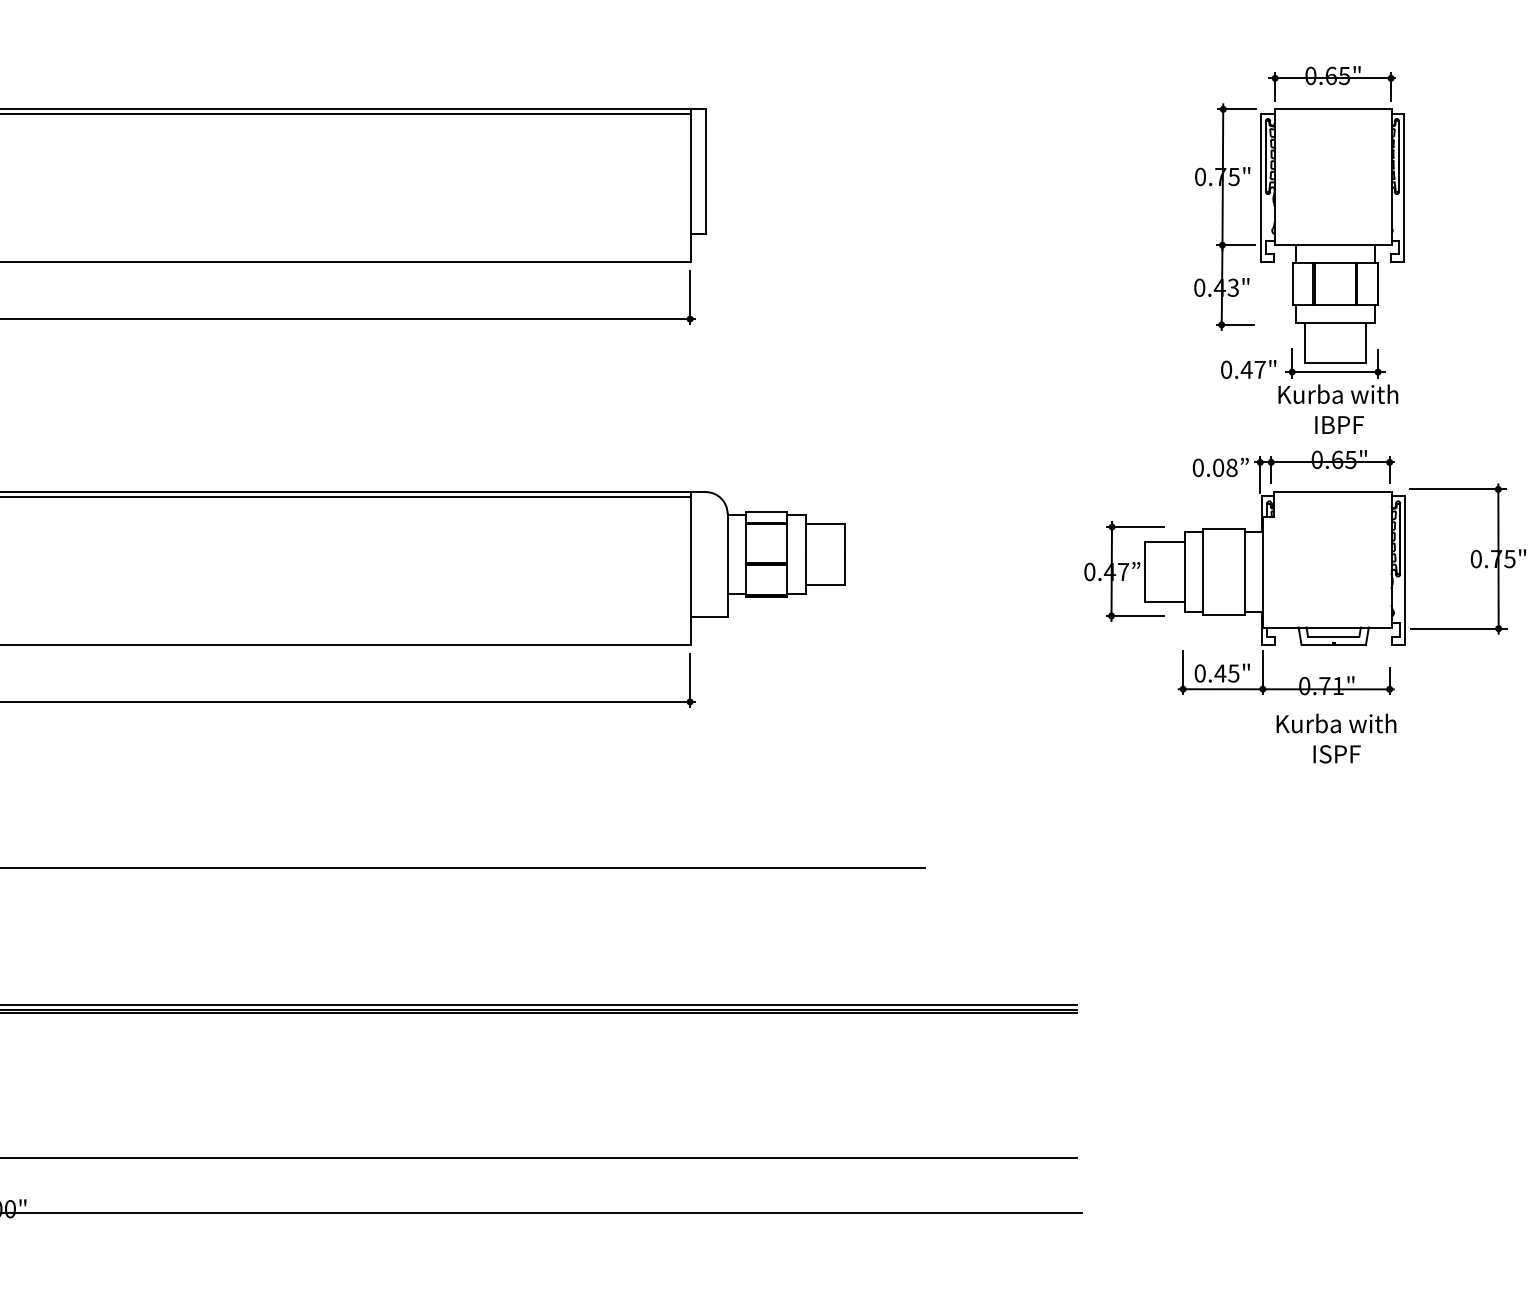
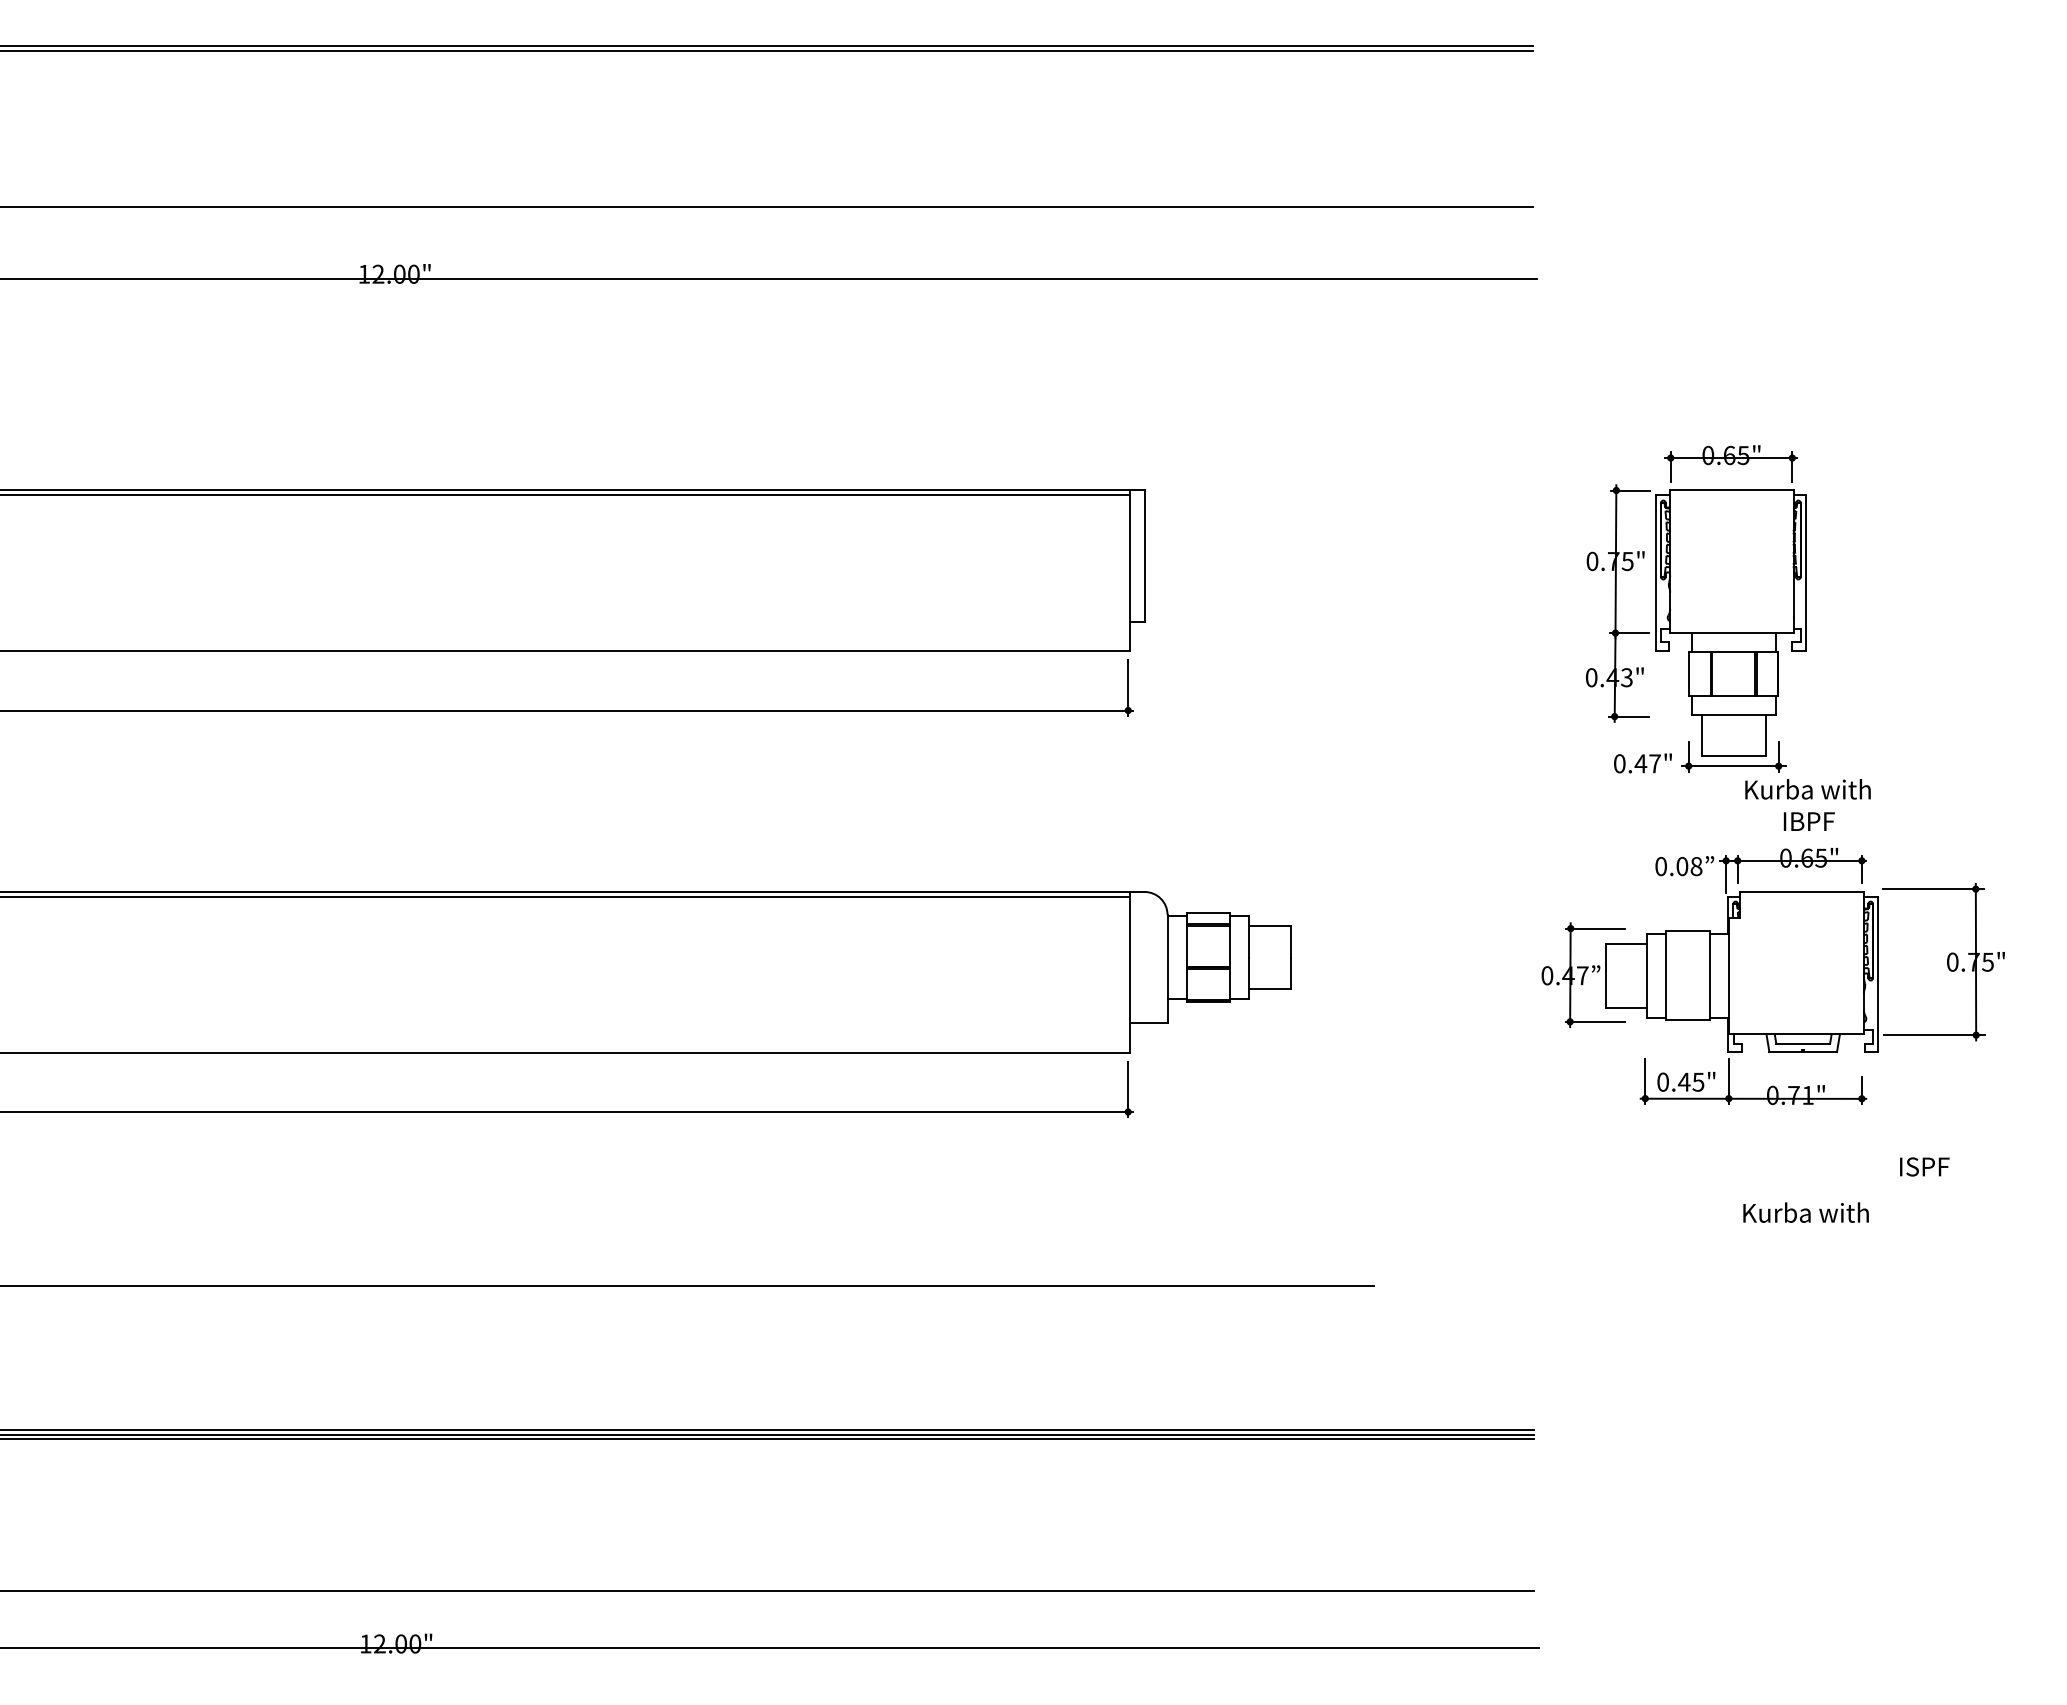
part: (1299, 222) -> (1696, 609), moved
text: (1335, 723) -> (1805, 1212), moved
text: (1336, 753) -> (1924, 1166), moved

